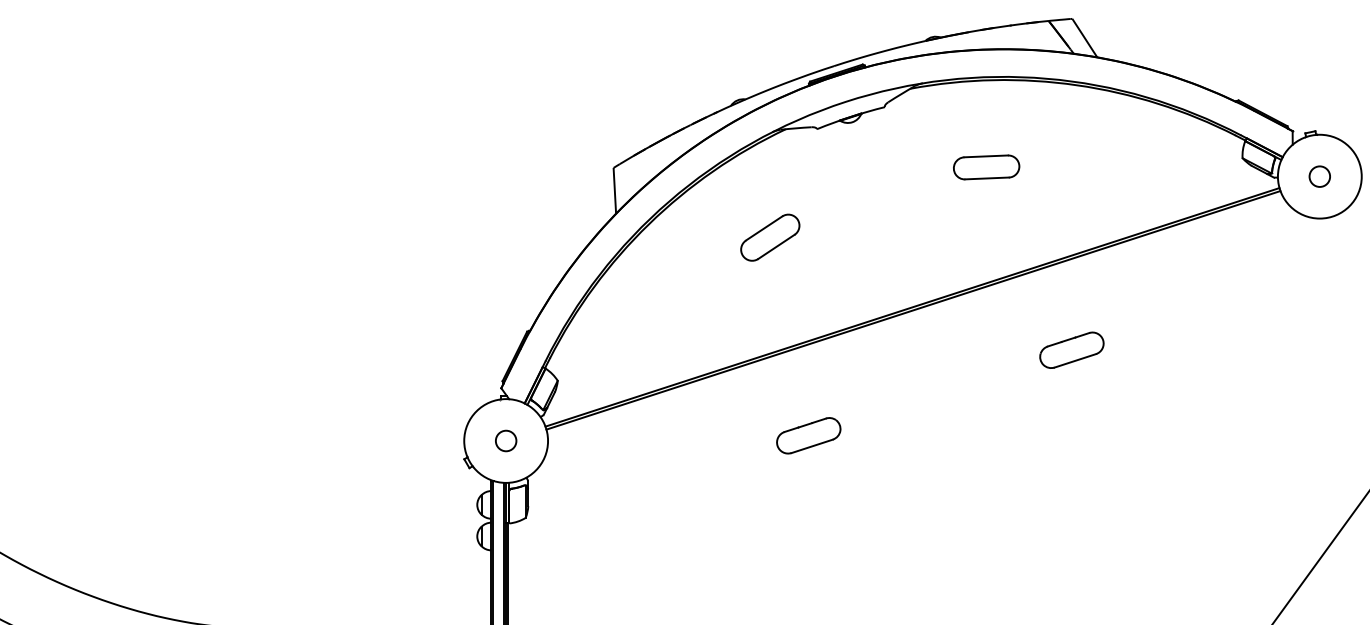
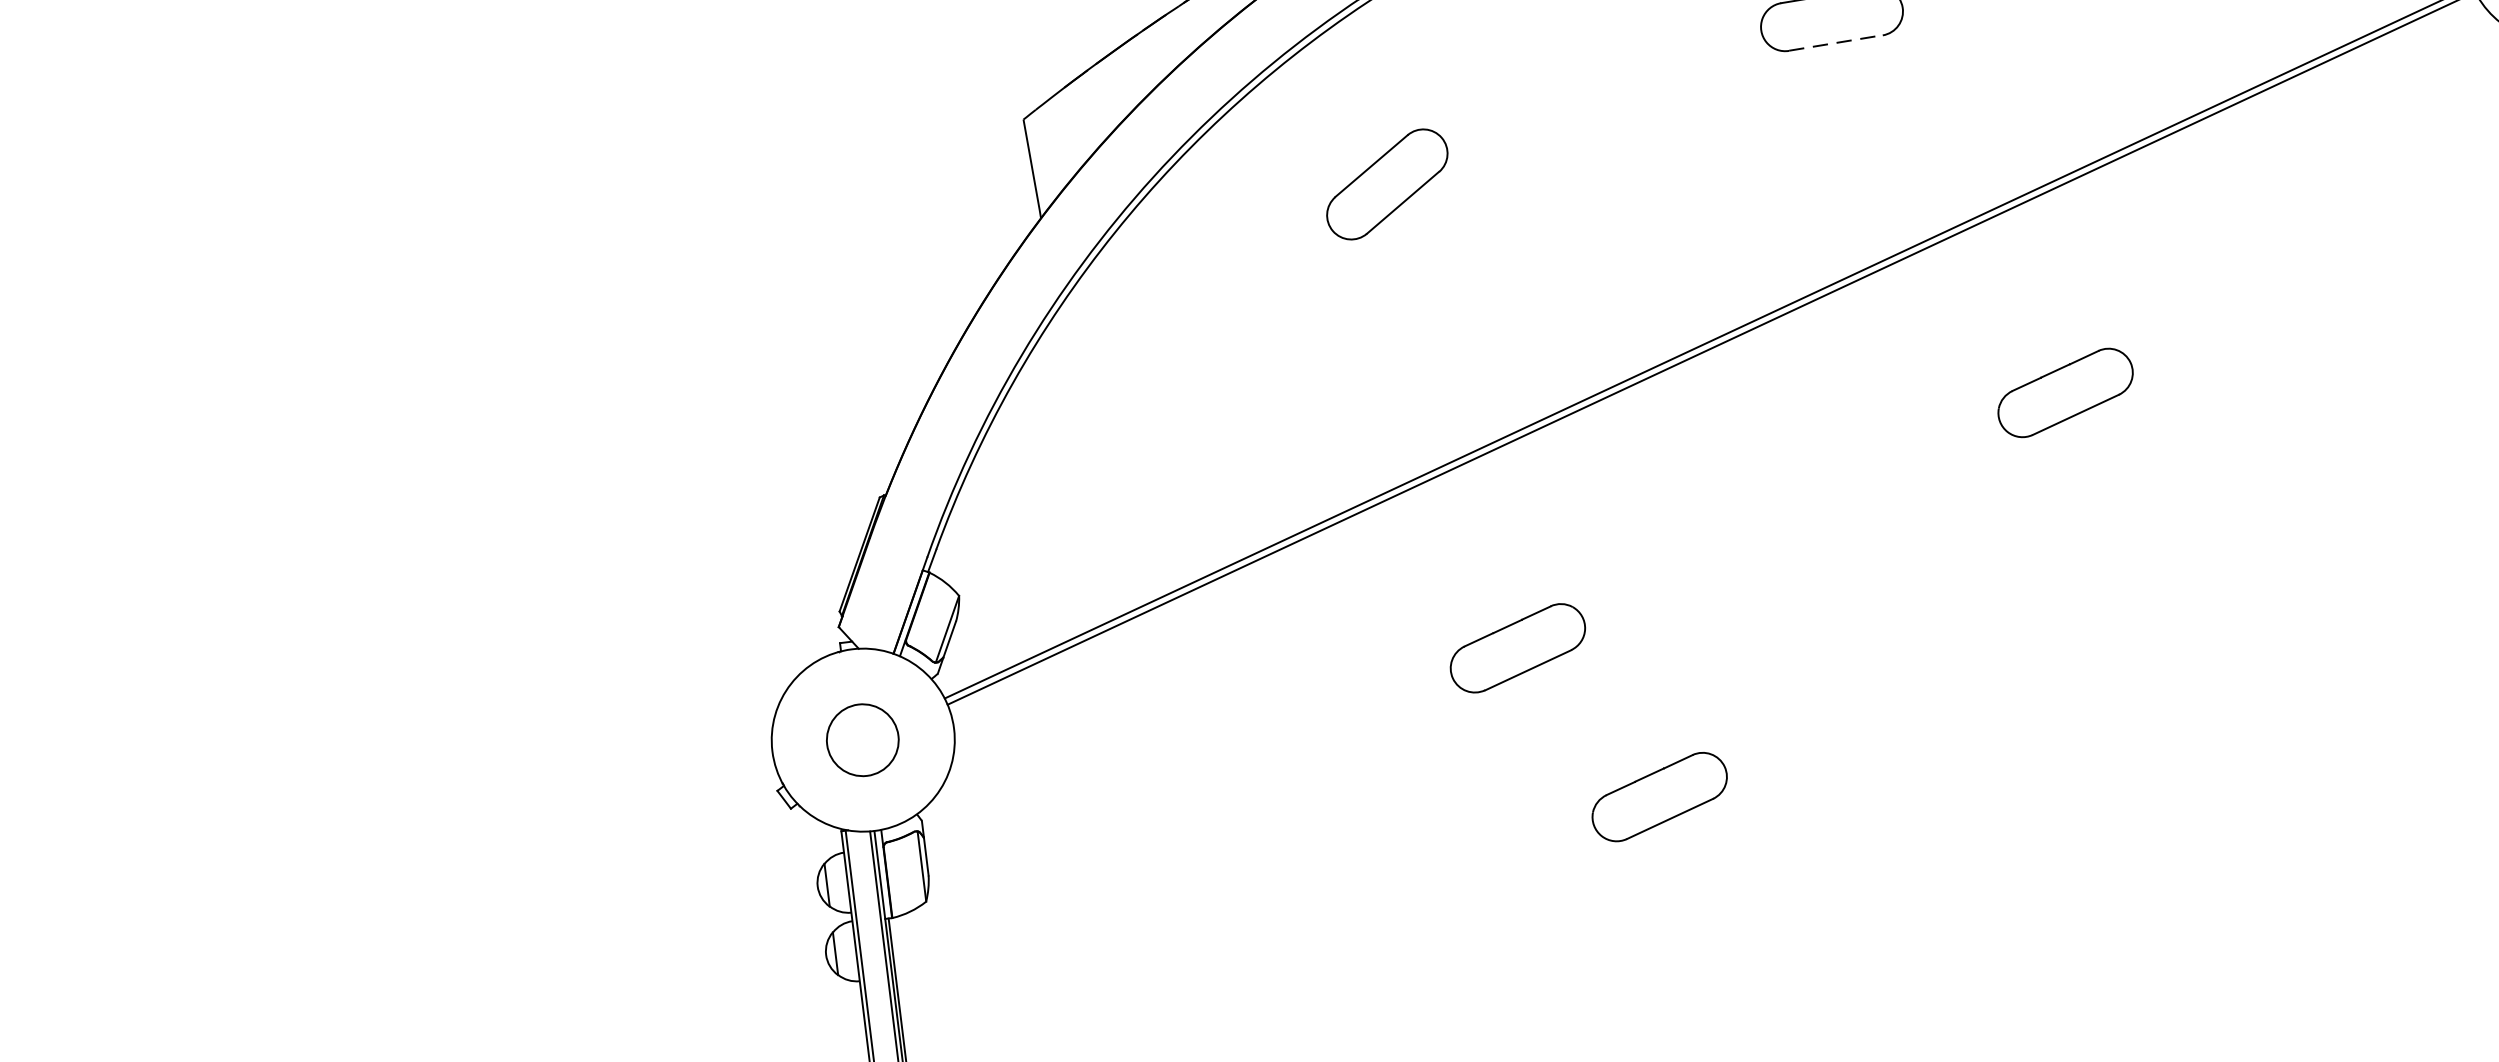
line: (987, 178) -> (1836, 42), solid -> dashed
part: (770, 237) -> (1387, 183), moved
circle: (506, 440) -> (863, 738), size x1.6
part: (864, 510) -> (1658, 795), added

